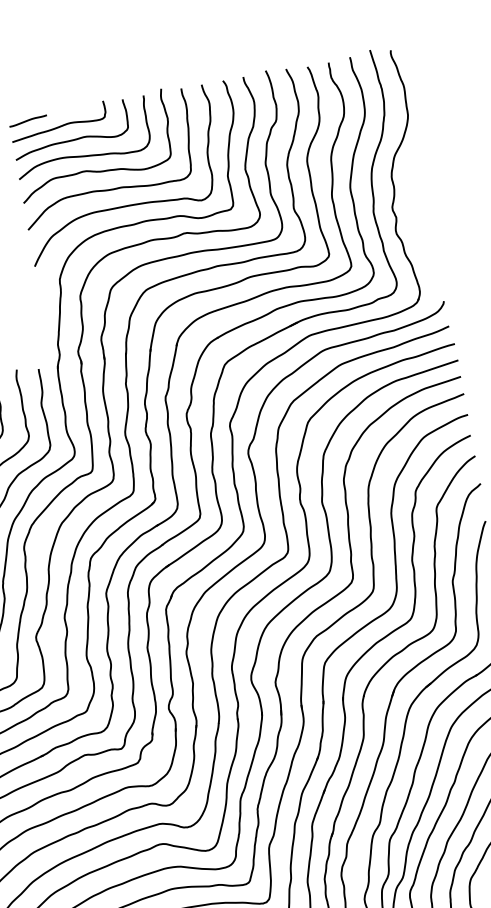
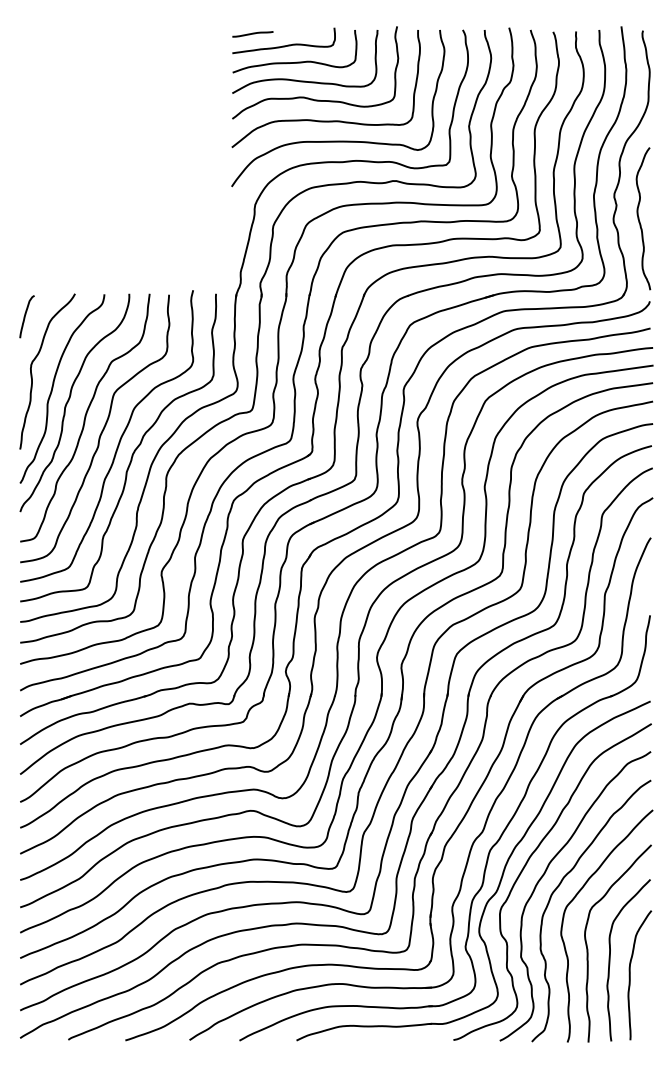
curve: (419, 225) -> (639, 218), added

